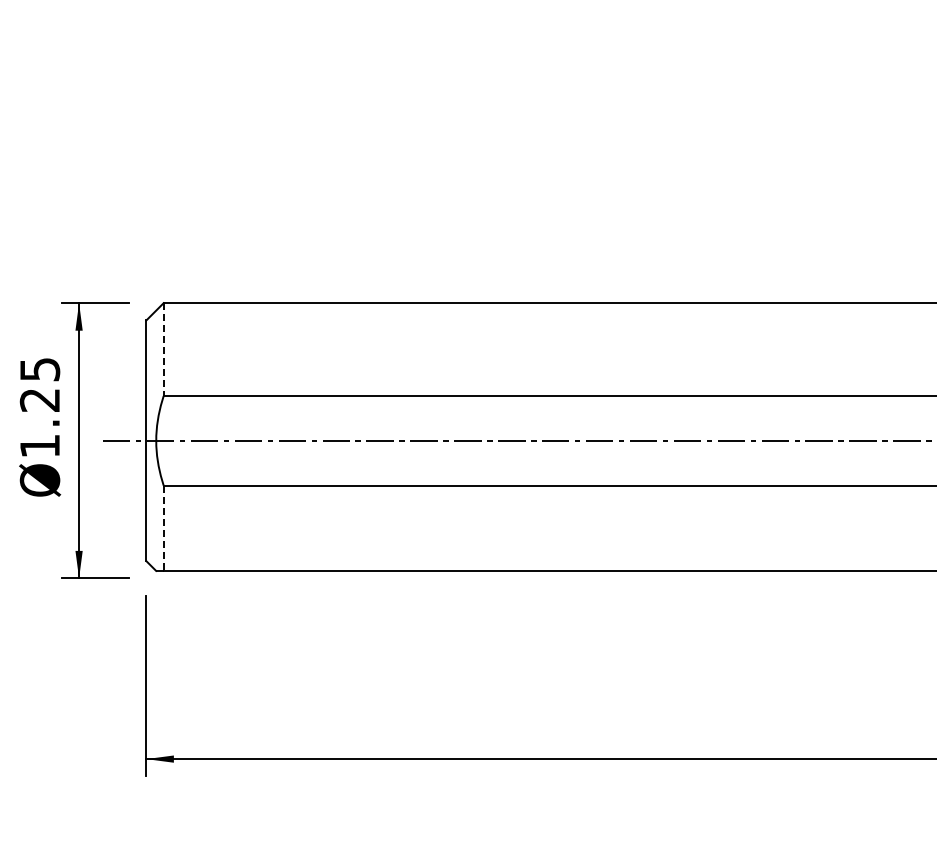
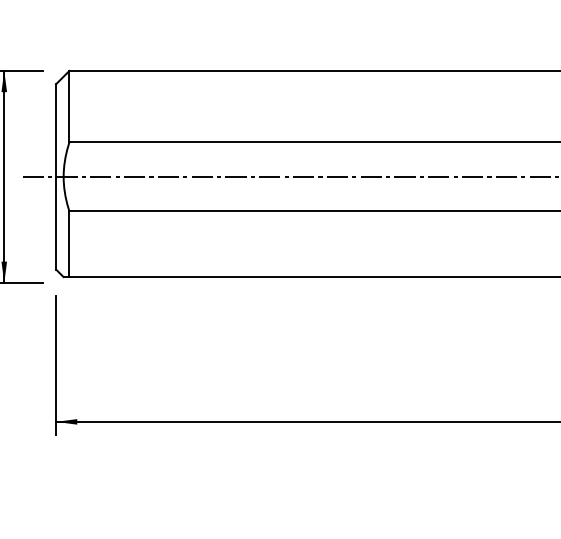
line: (163, 350) -> (69, 107), dashed -> solid
line: (163, 528) -> (69, 244), dashed -> solid

